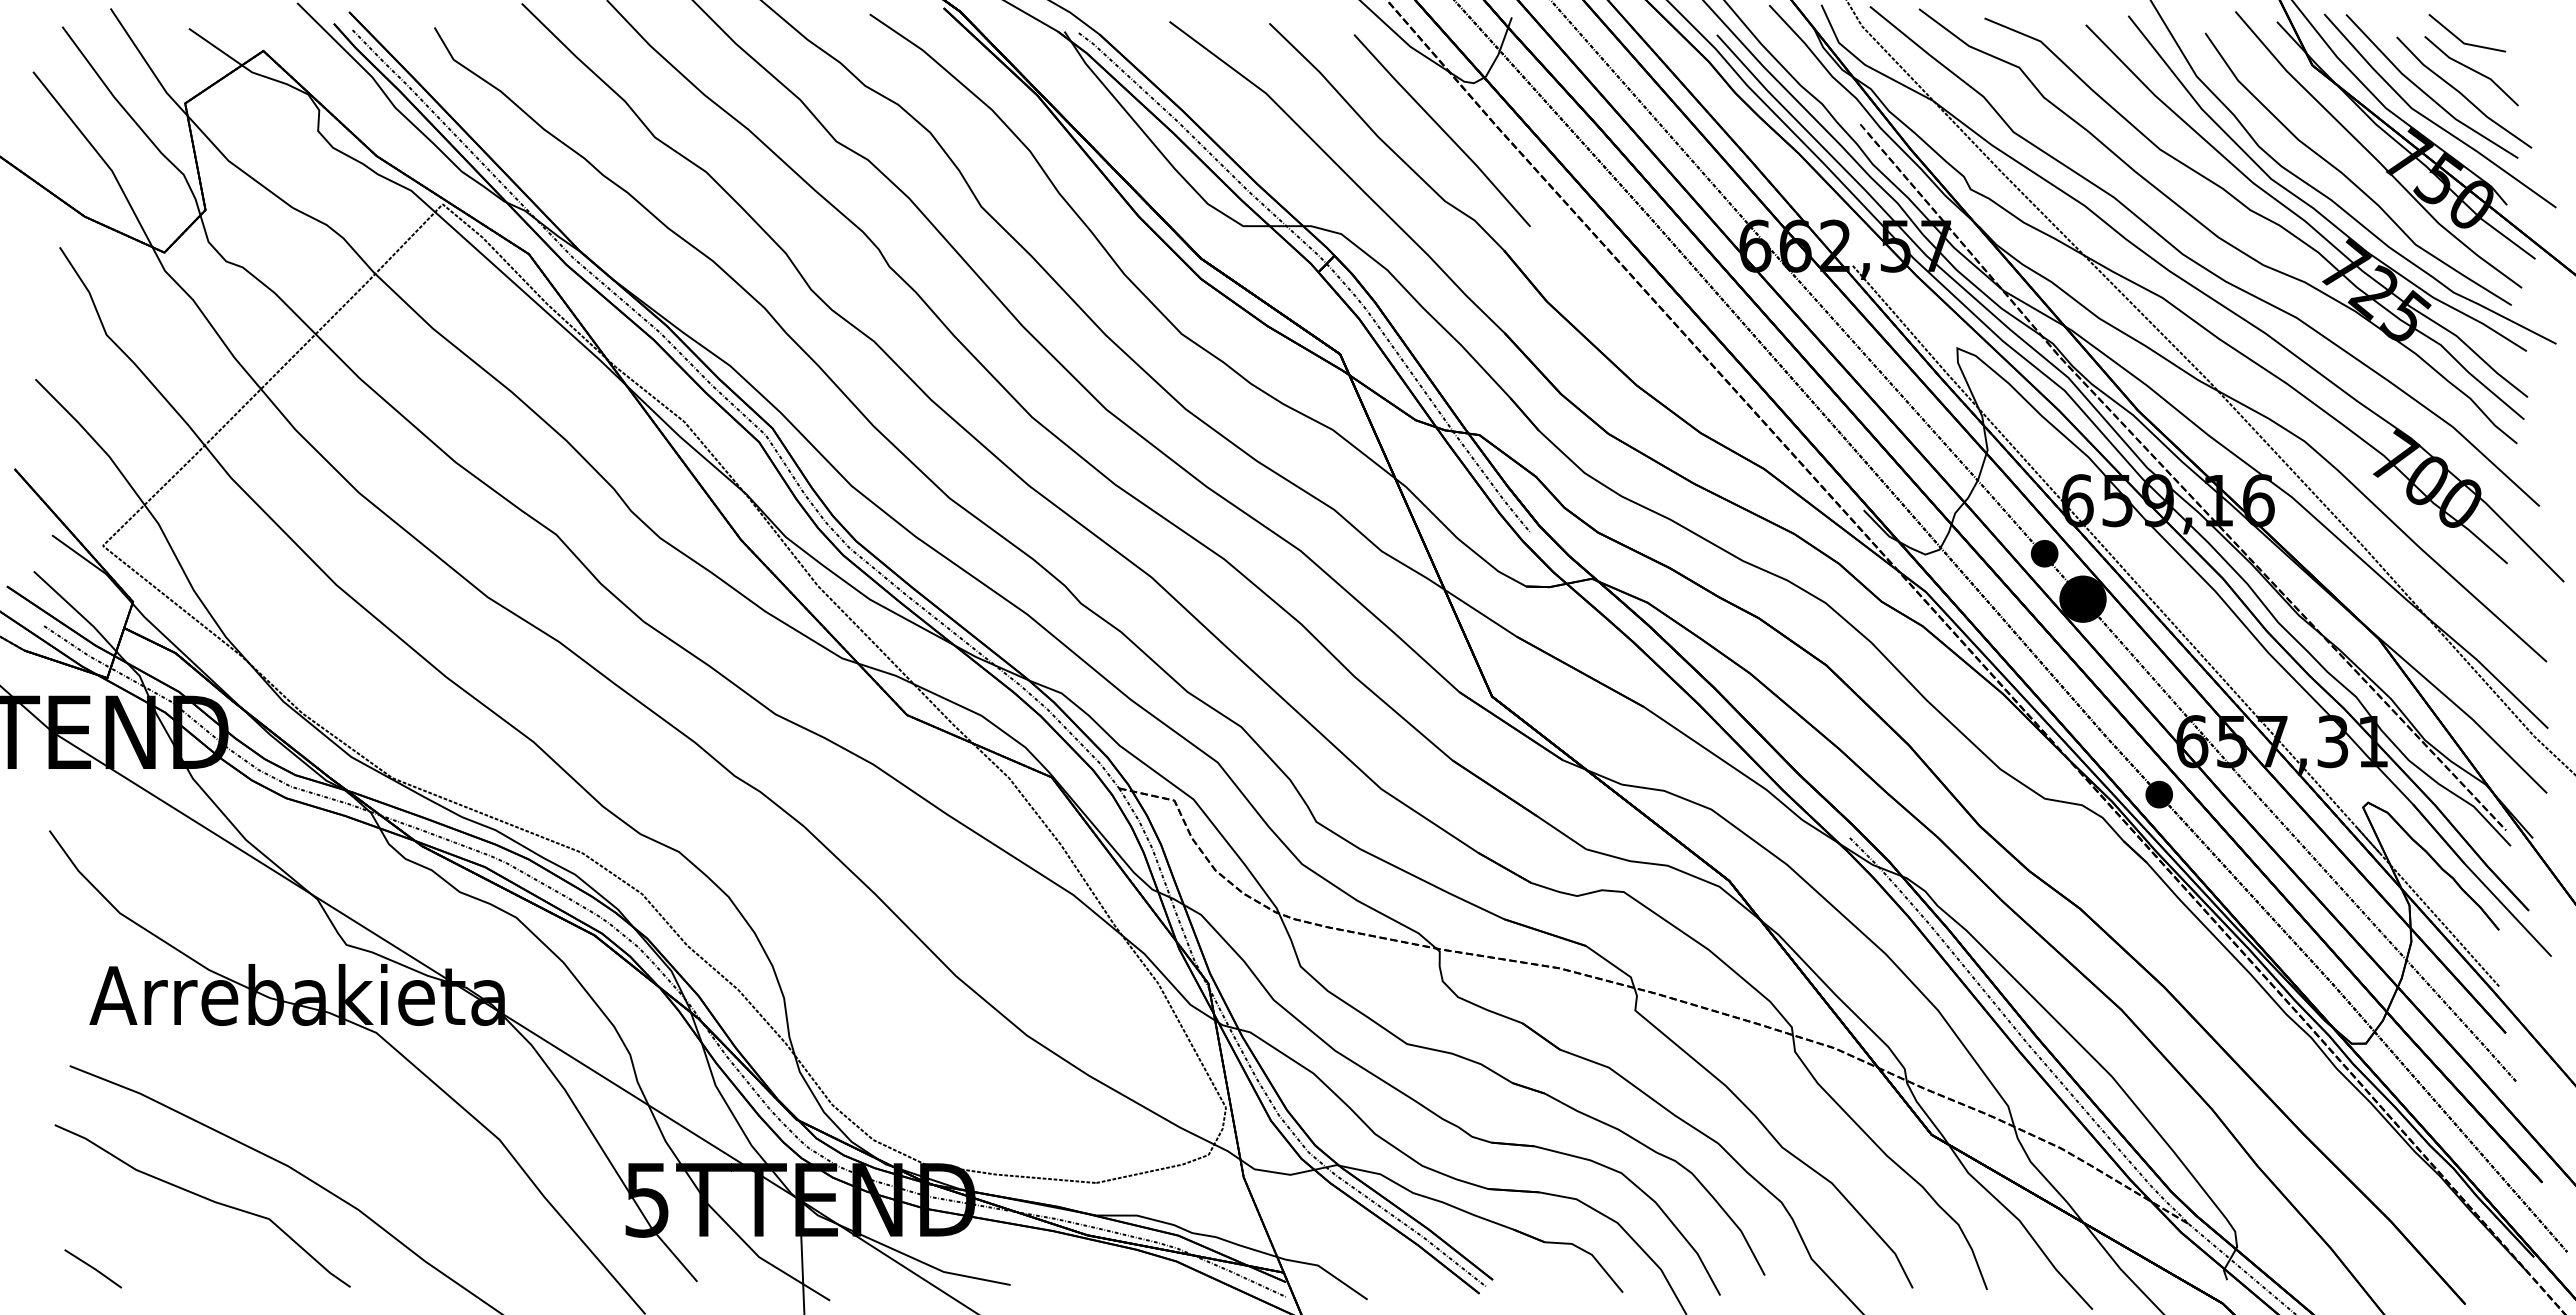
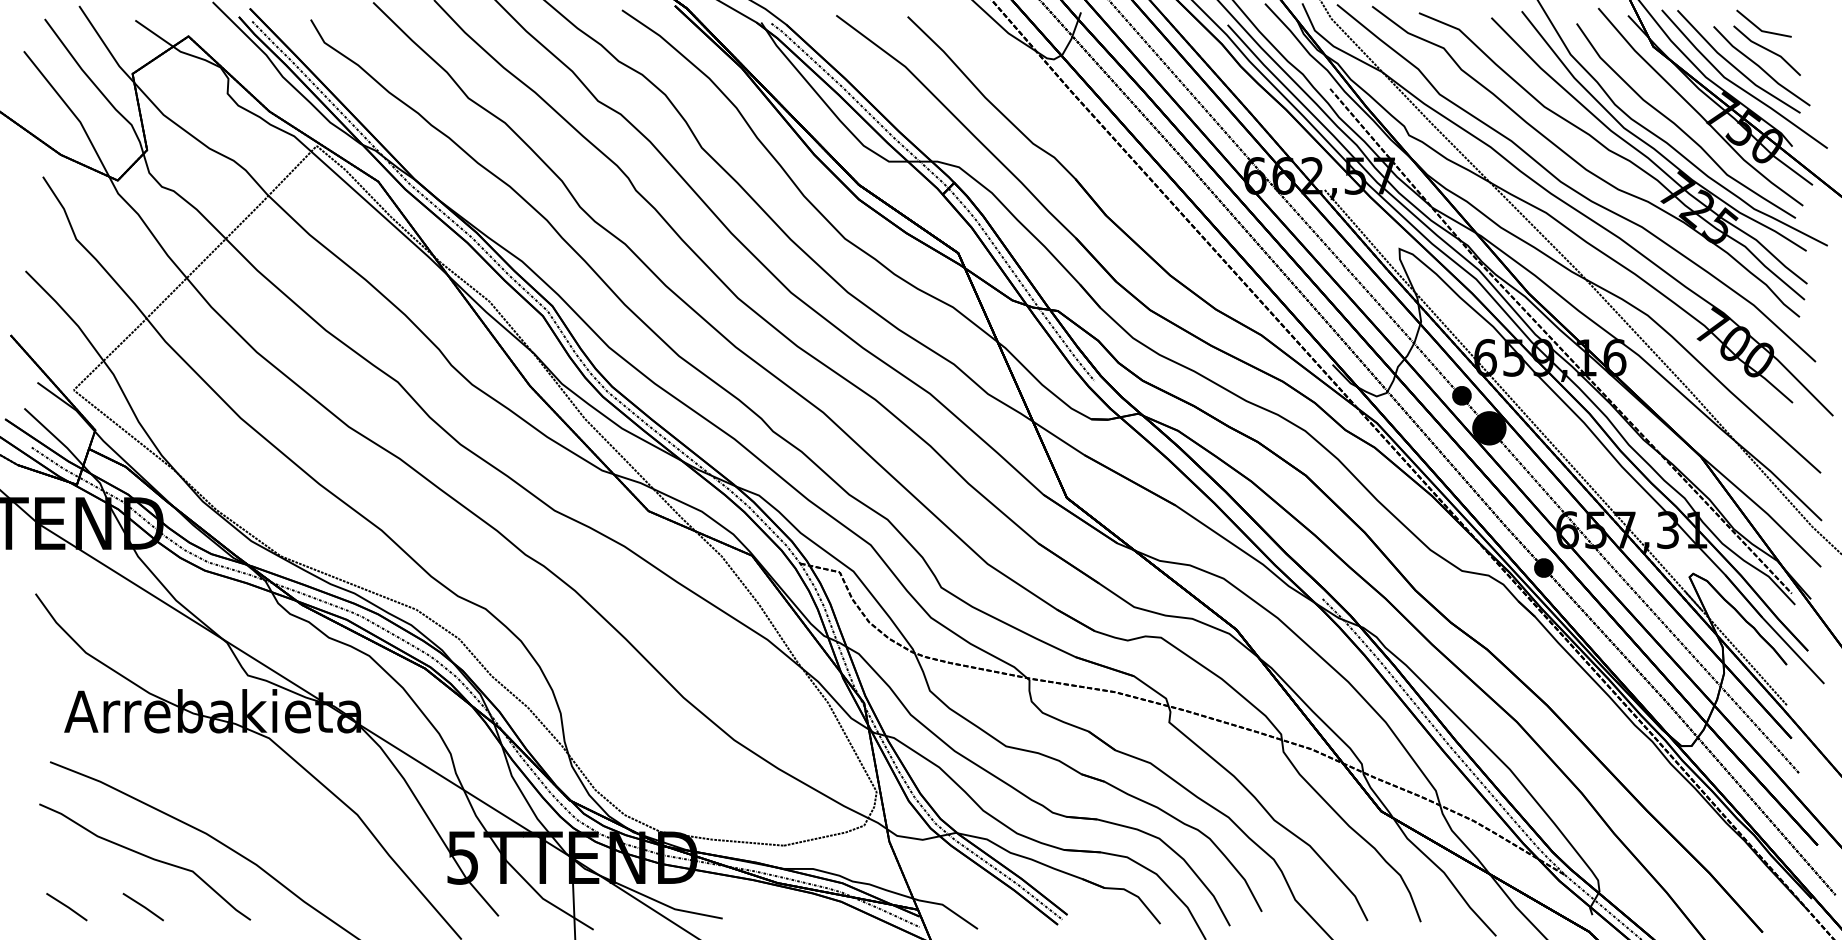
part: (1441, 130) -> (1030, 93), removed
line: (200, 1268) -> (143, 906), added

